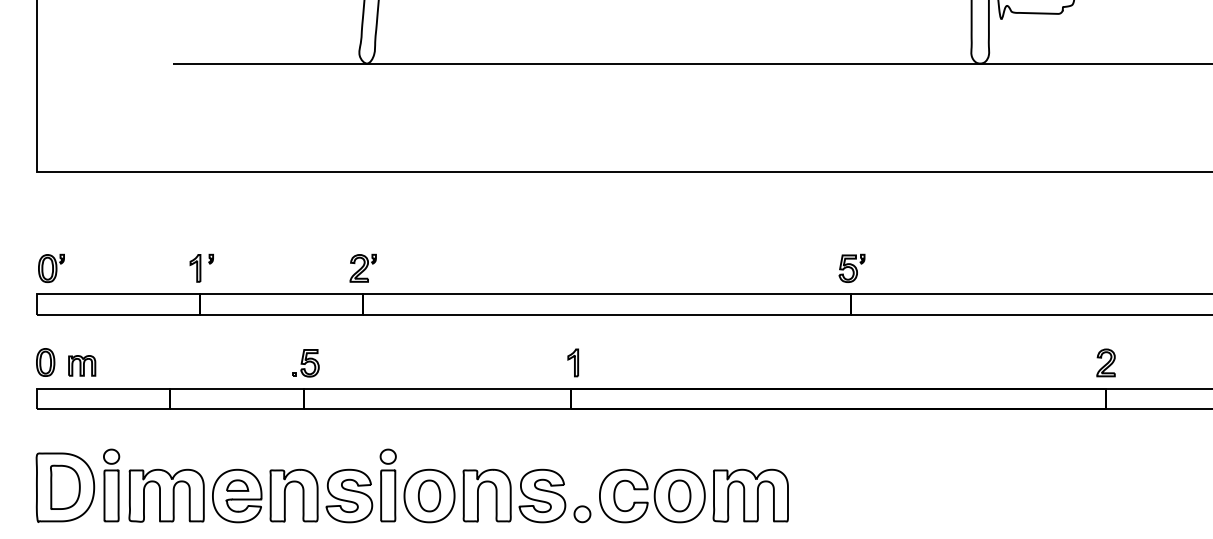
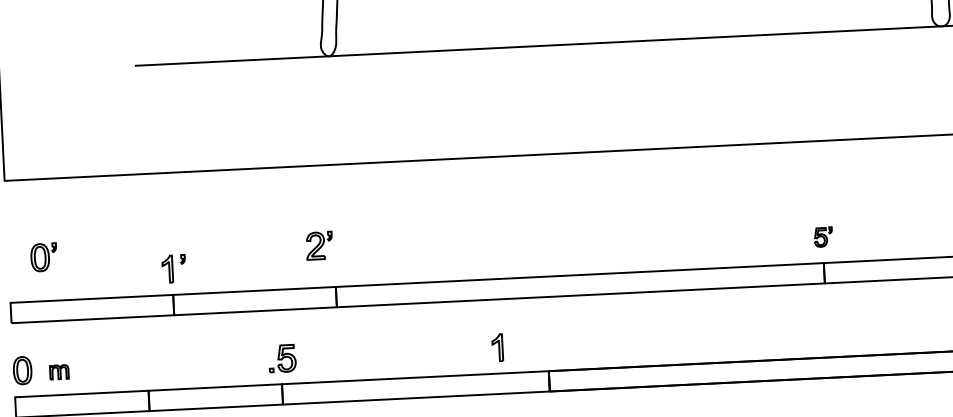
part: (51, 267) -> (43, 256), moved
part: (362, 267) -> (318, 245), moved
part: (851, 267) -> (822, 236), size x0.7
part: (572, 362) -> (496, 347), moved
part: (82, 365) -> (59, 371), size x0.7

